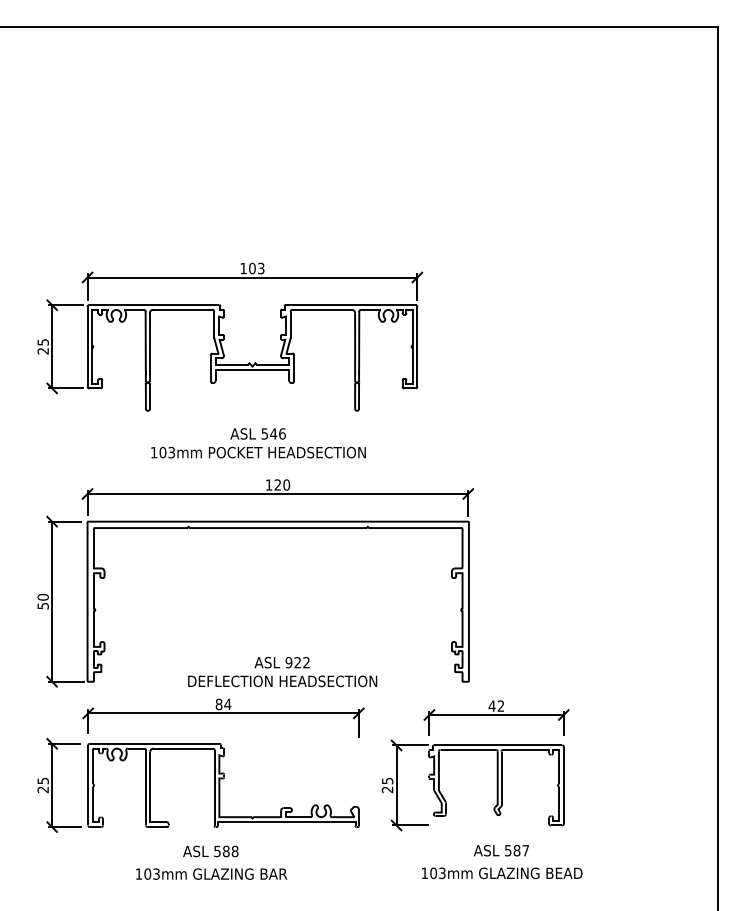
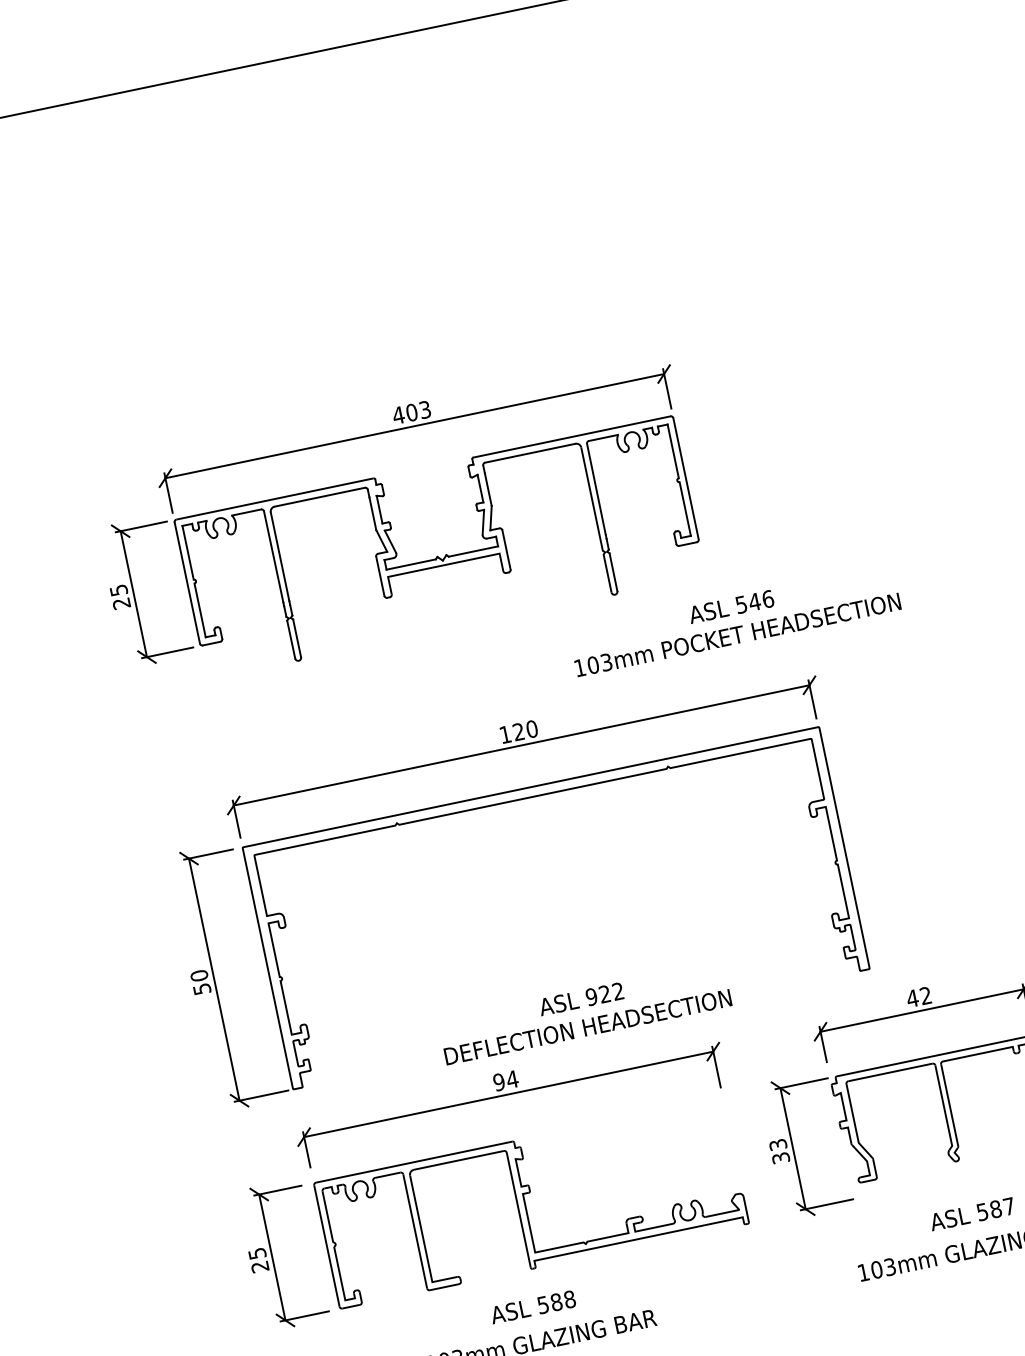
text: (243, 268) -> (398, 415), 103 -> 403
text: (258, 443) -> (734, 621), moved
text: (218, 704) -> (498, 1082), 84 -> 94
text: (387, 785) -> (779, 1151), 25 -> 33

